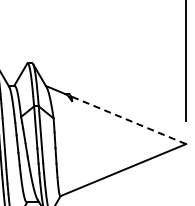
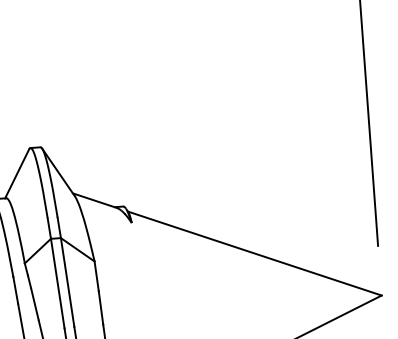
line: (128, 120) -> (254, 254), dashed -> solid

